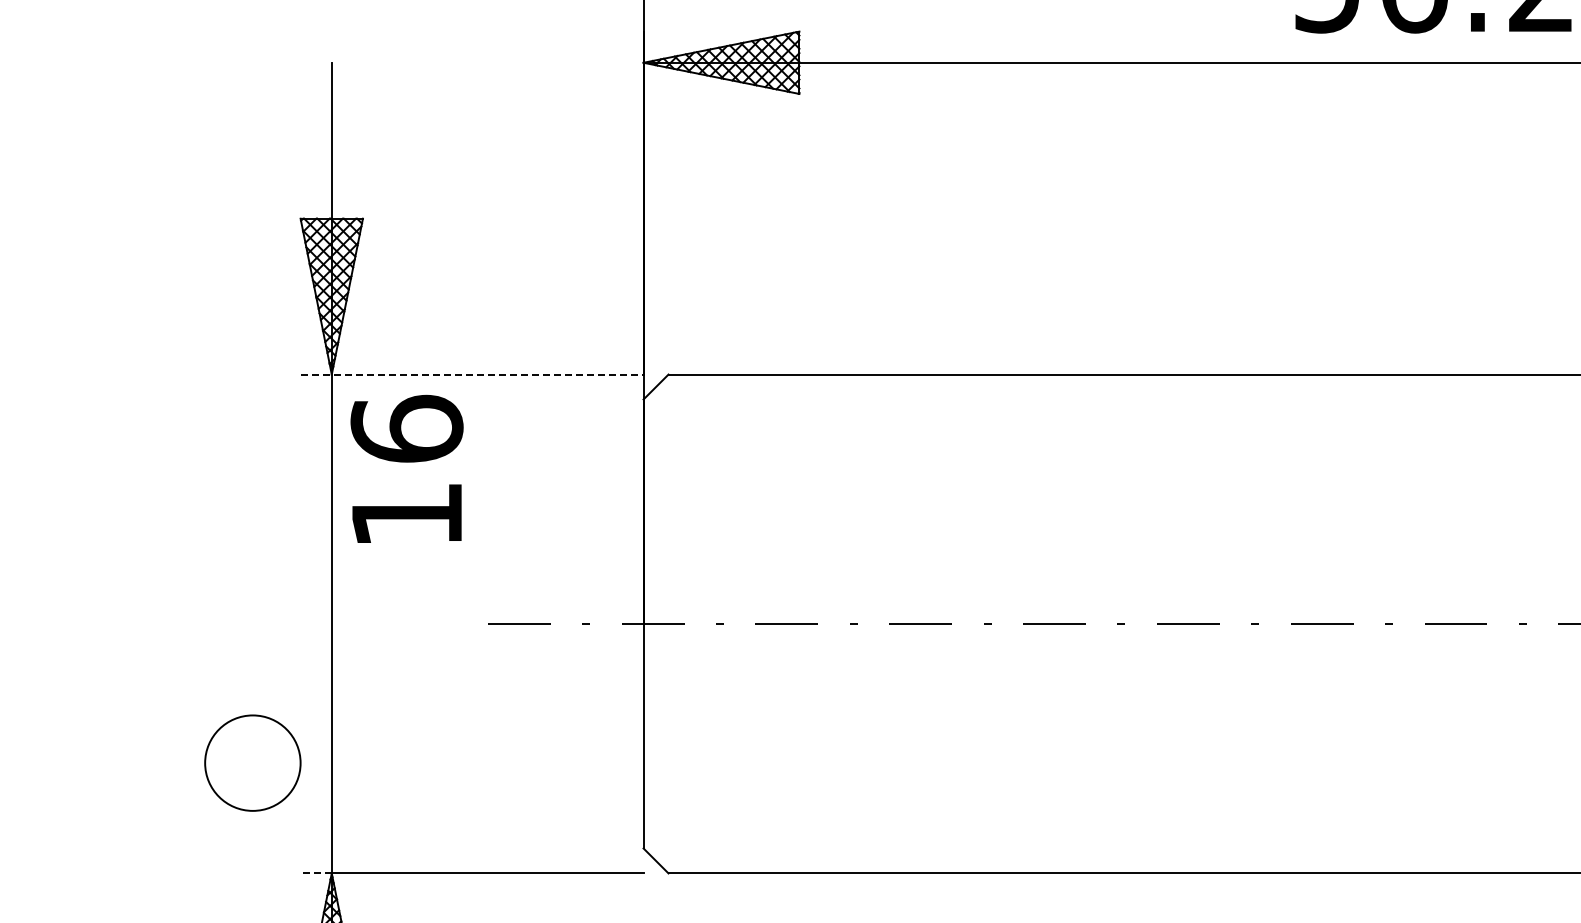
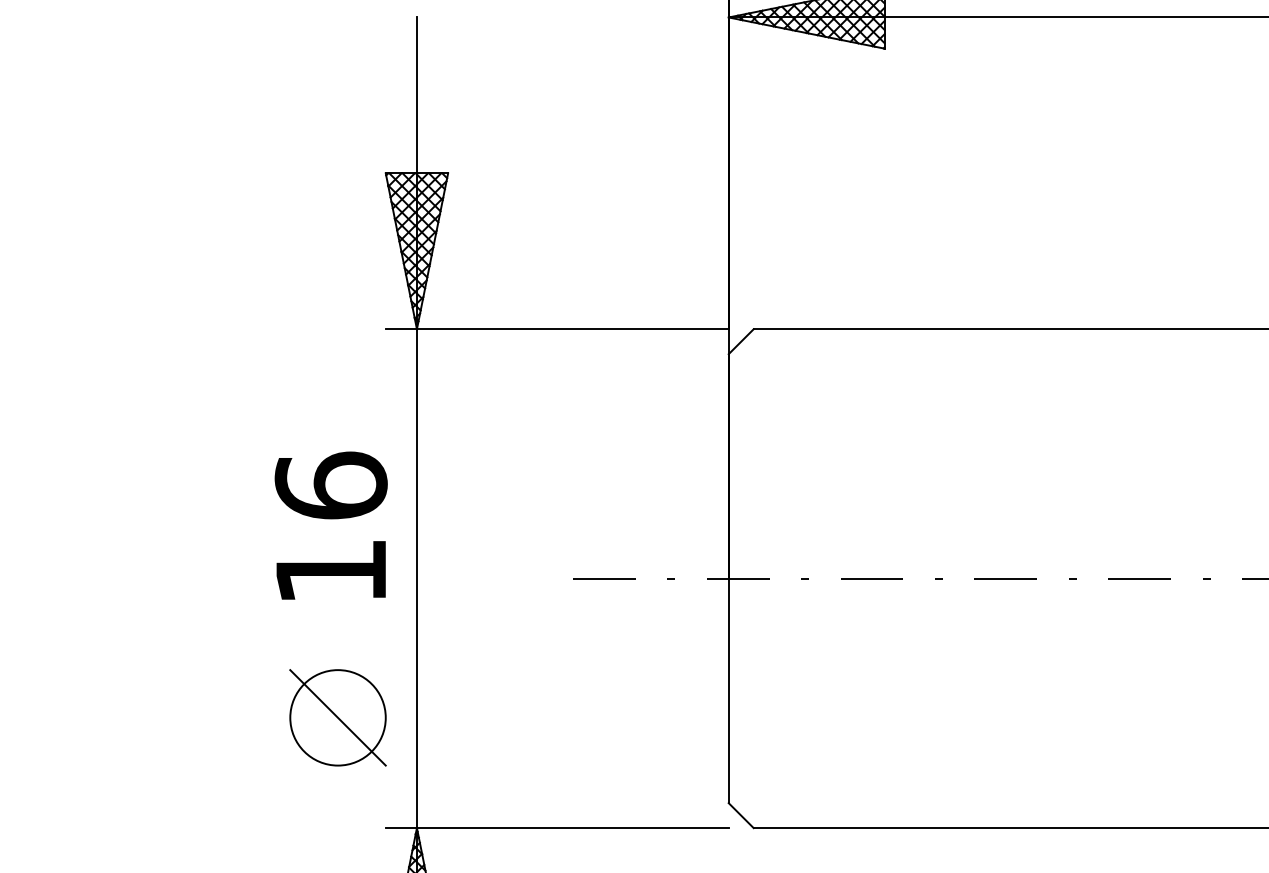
line: (472, 374) -> (557, 329), dashed -> solid
text: (406, 468) -> (330, 525), moved
line: (252, 762) -> (337, 717), added
line: (316, 873) -> (401, 828), dashed -> solid

